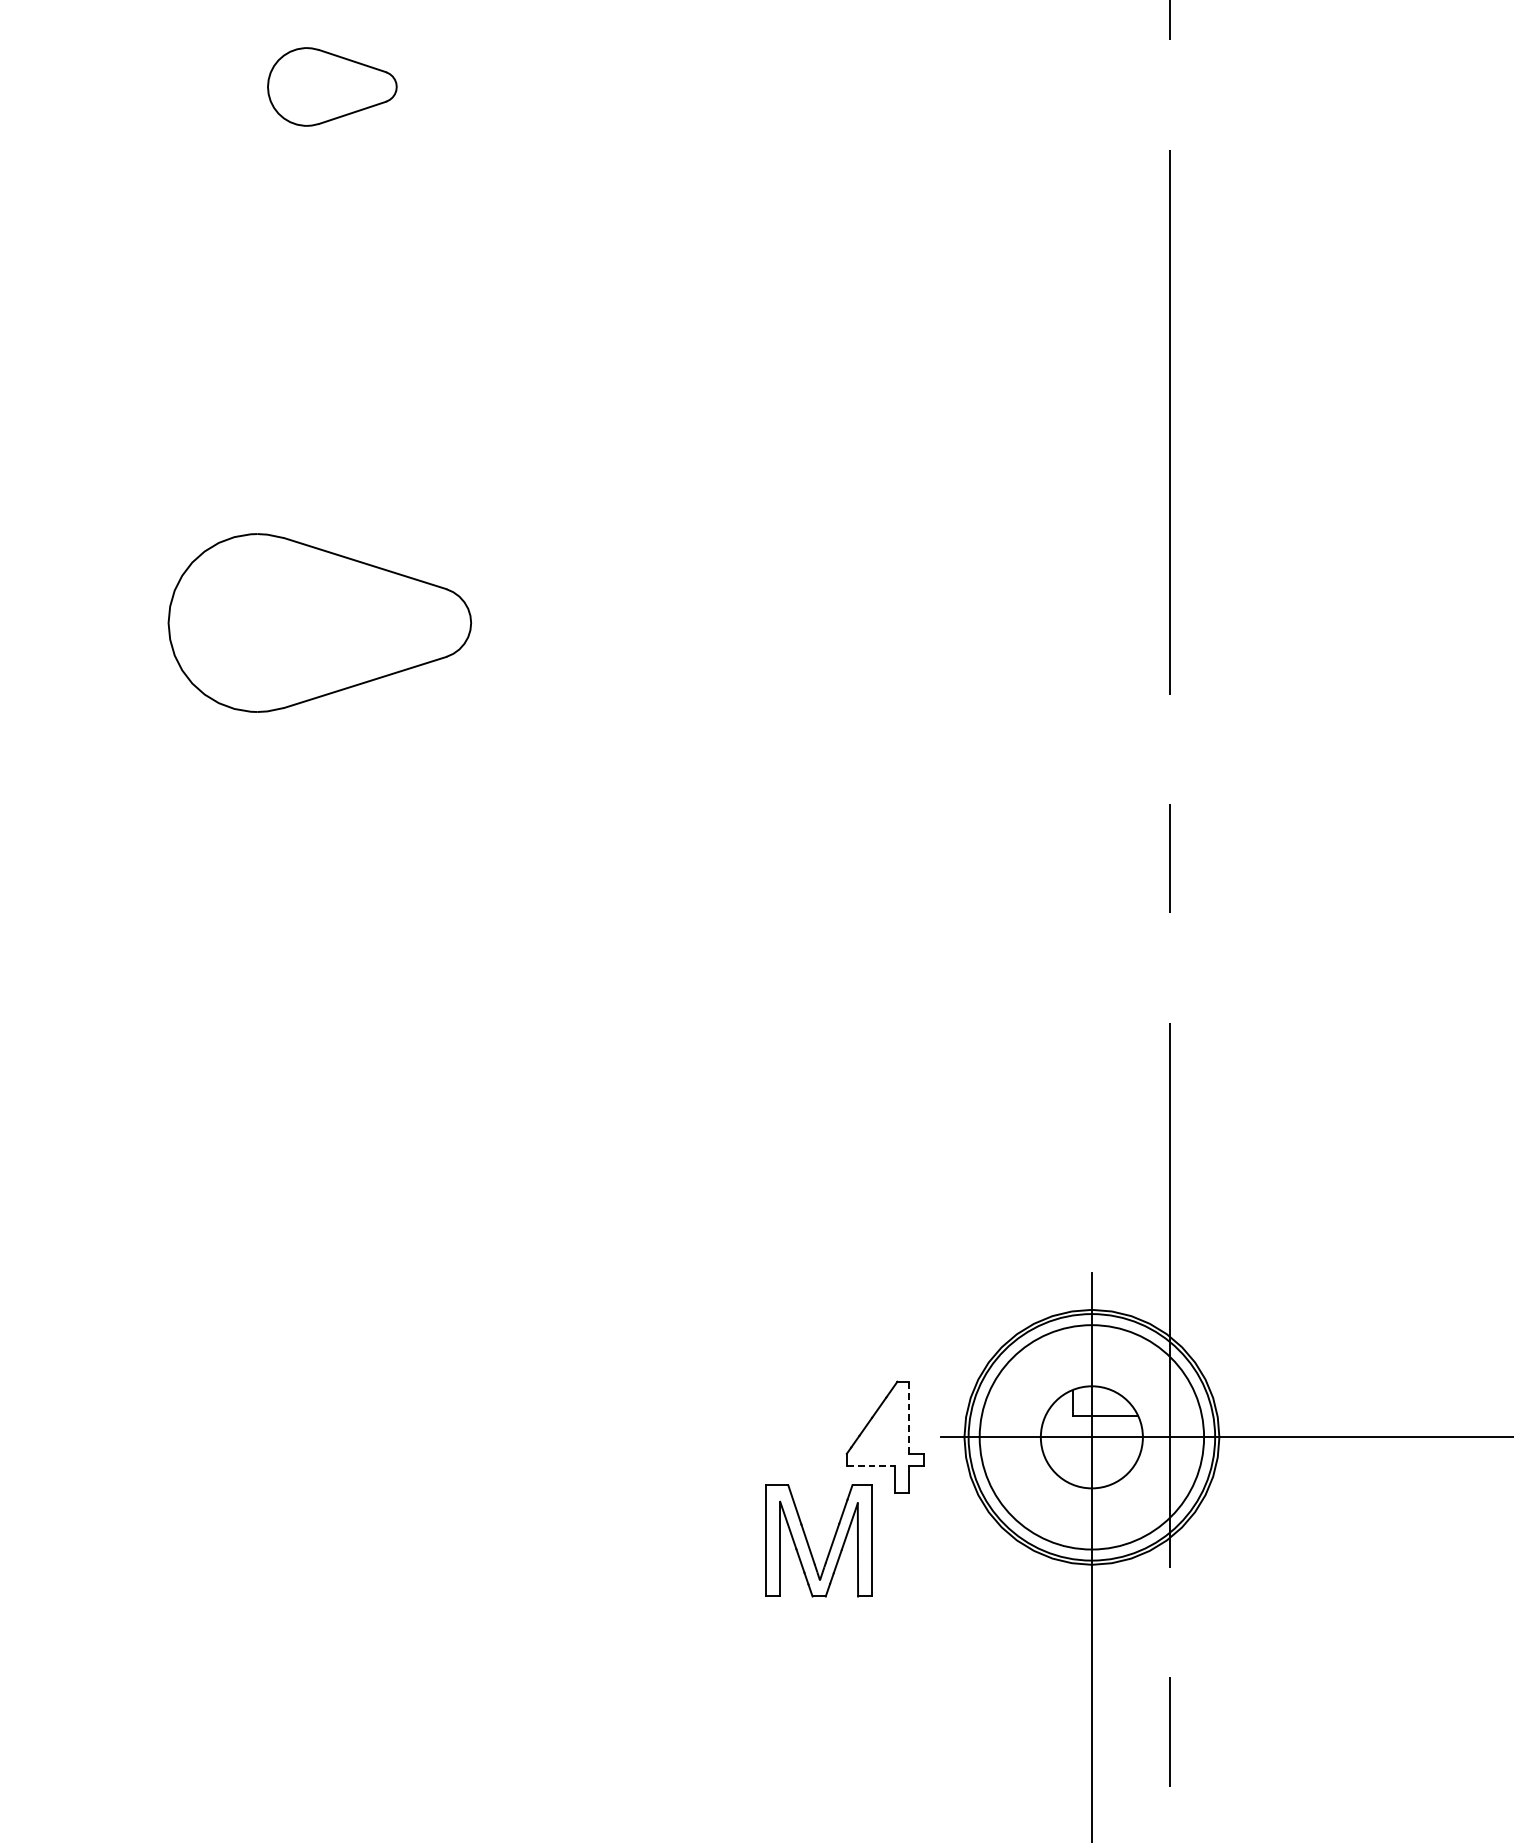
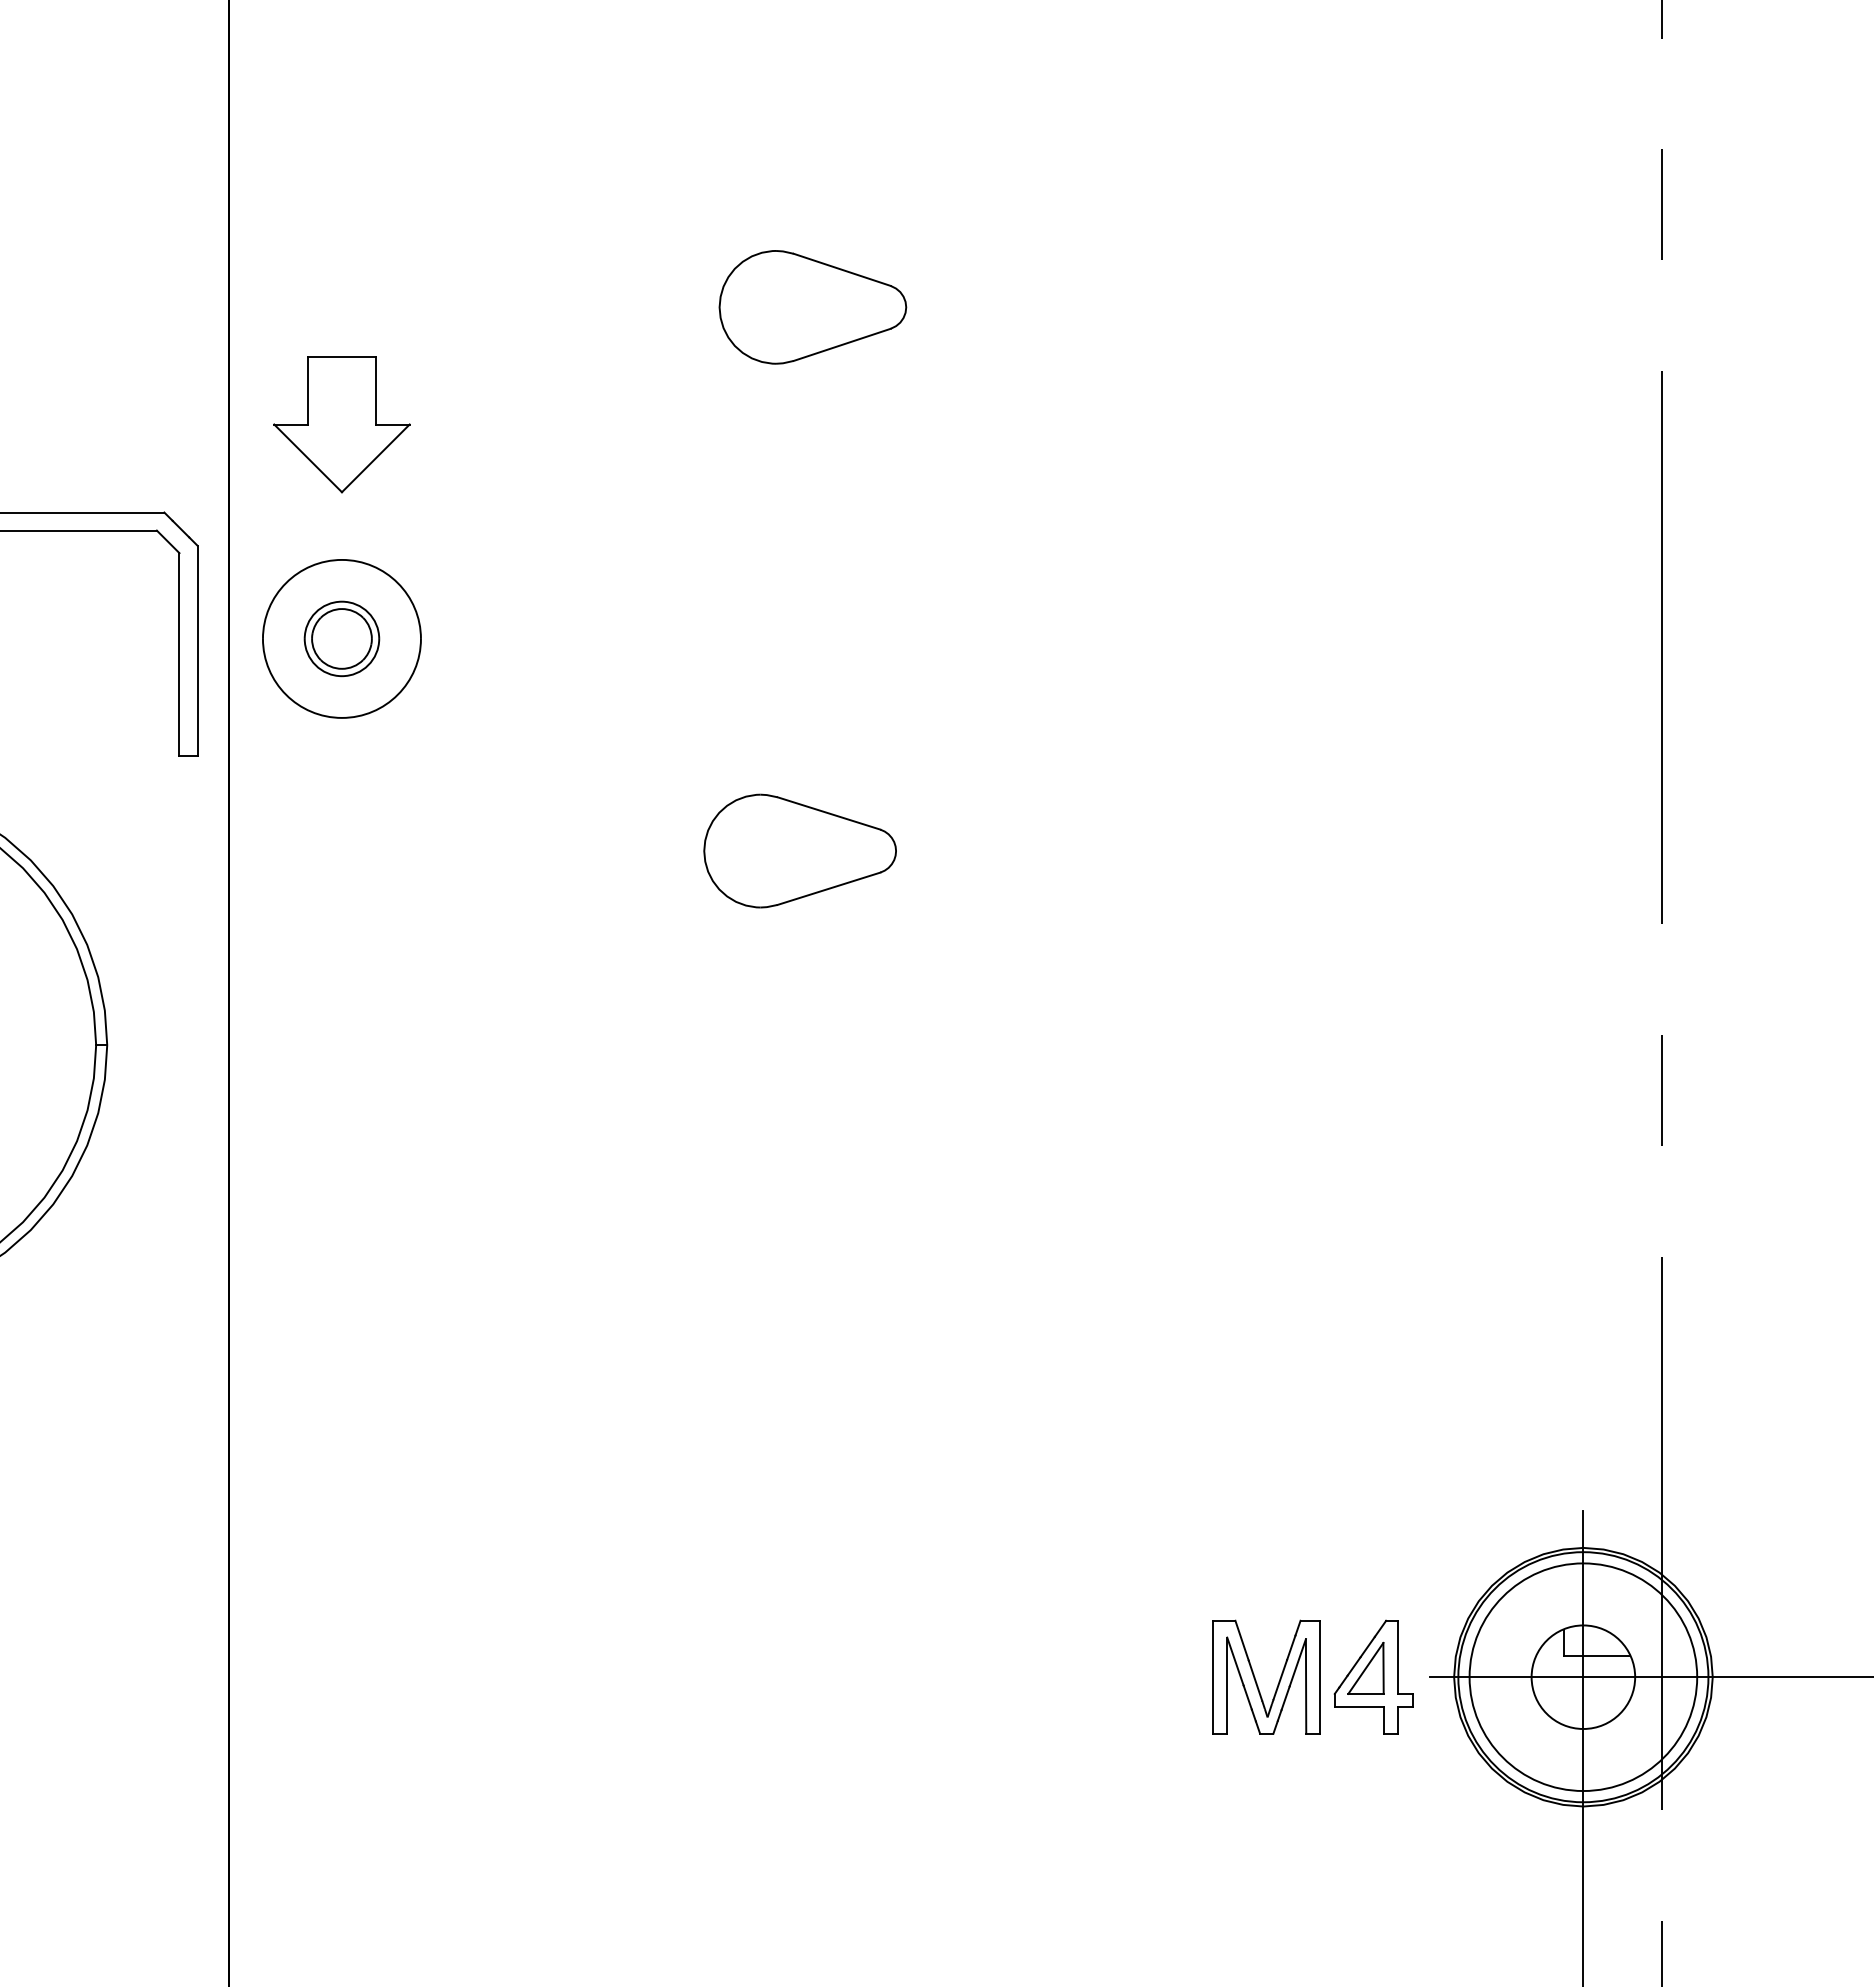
part: (331, 87) -> (812, 307), size x1.43
part: (319, 622) -> (799, 850), size x0.62
line: (908, 1417) -> (1397, 1657), dashed -> solid
part: (877, 1427) -> (1365, 1667), added
line: (871, 1466) -> (1359, 1706), dashed -> solid
part: (809, 1544) -> (1256, 1680), moved

